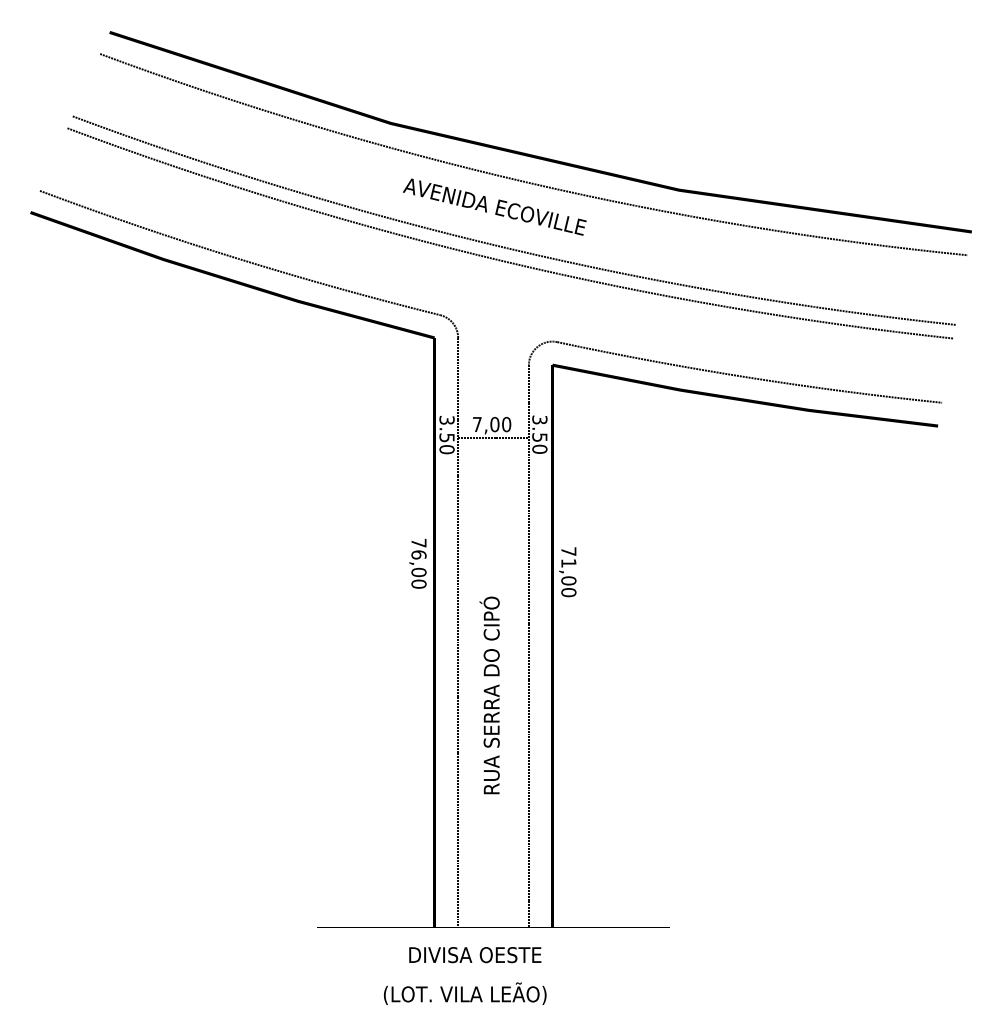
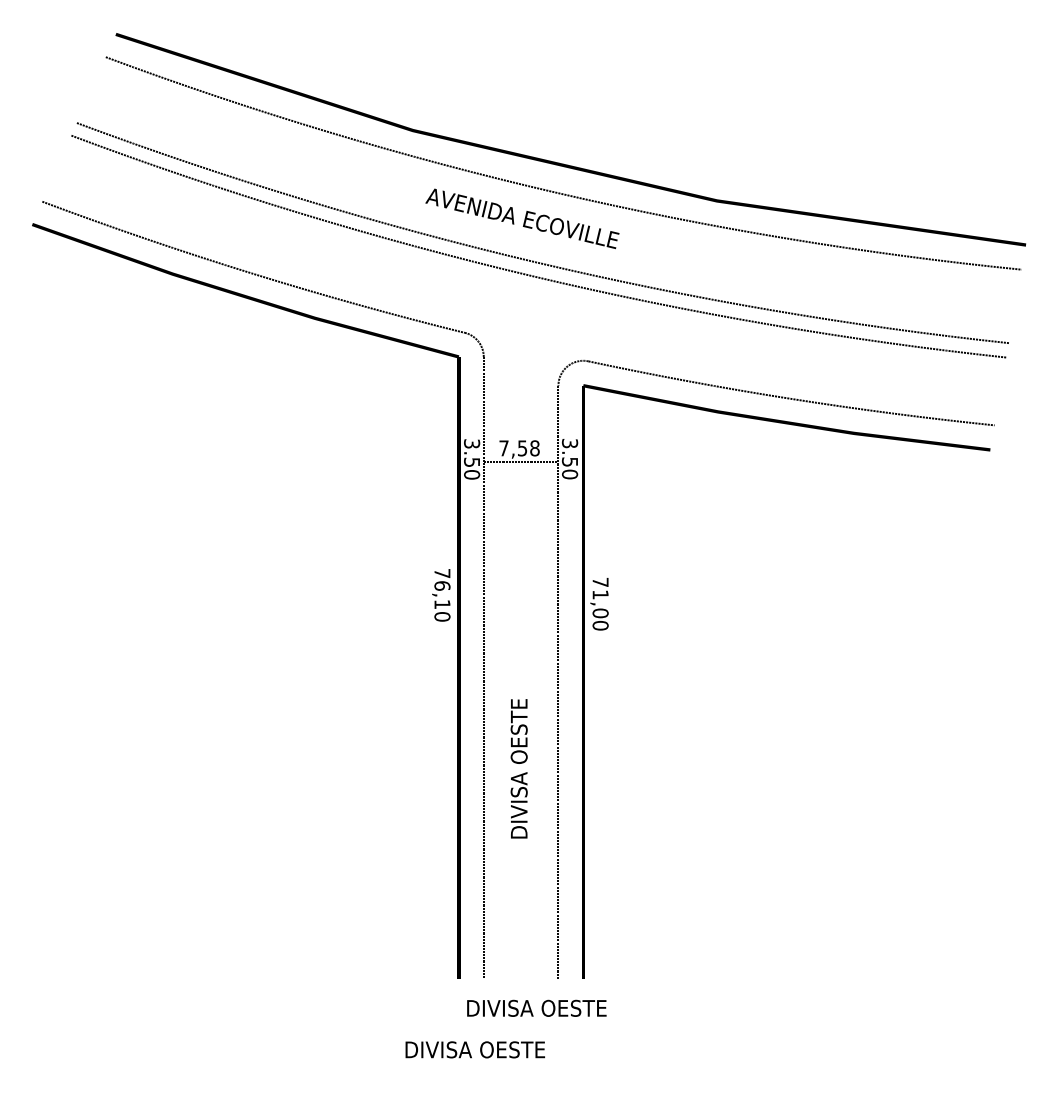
text: (500, 424) -> (528, 448), 7,00 -> 7,58
text: (419, 572) -> (442, 604), 76,00 -> 76,10
text: (489, 694) -> (516, 733), RUA SERRA DO CIPÓ -> DIVISA OESTE
text: (474, 954) -> (536, 1007), moved
text: (465, 994) -> (491, 1049), (LOT. VILA LEÃO) -> DIVISA OESTE

